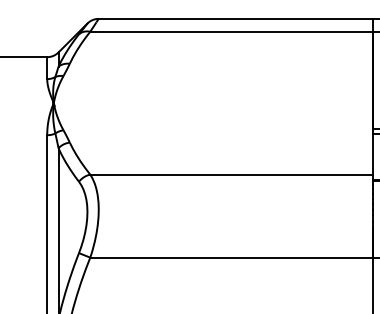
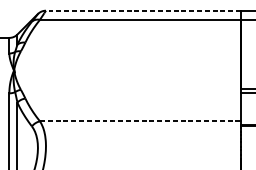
line: (235, 18) -> (143, 10), solid -> dashed
line: (231, 174) -> (140, 121), solid -> dashed

